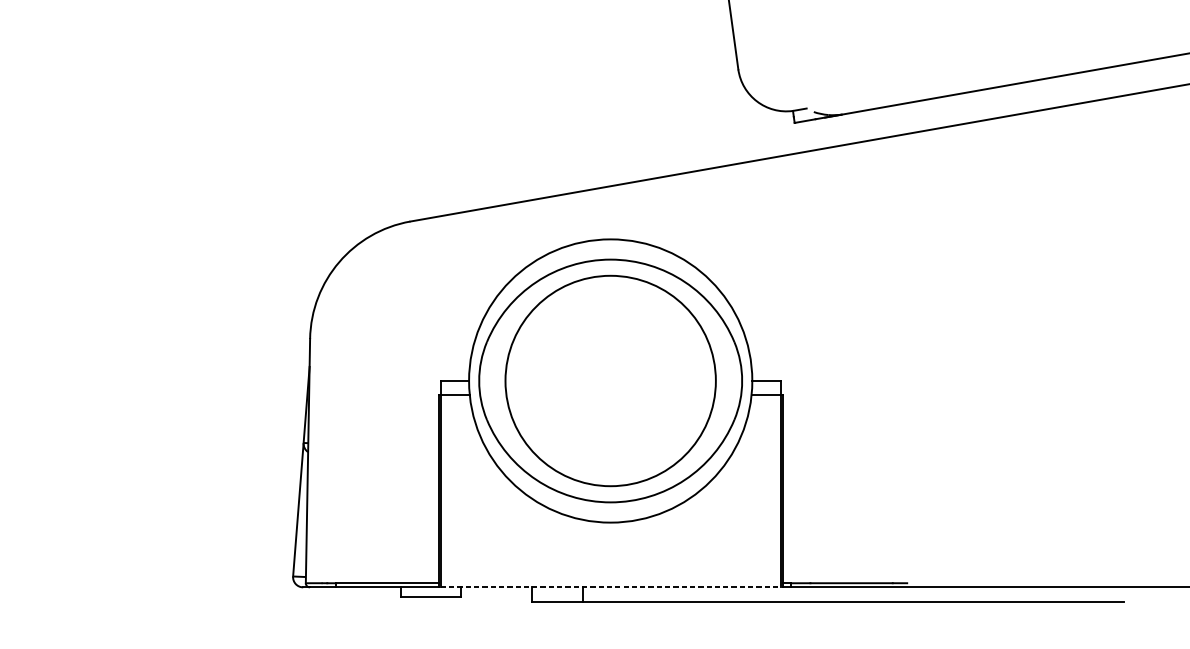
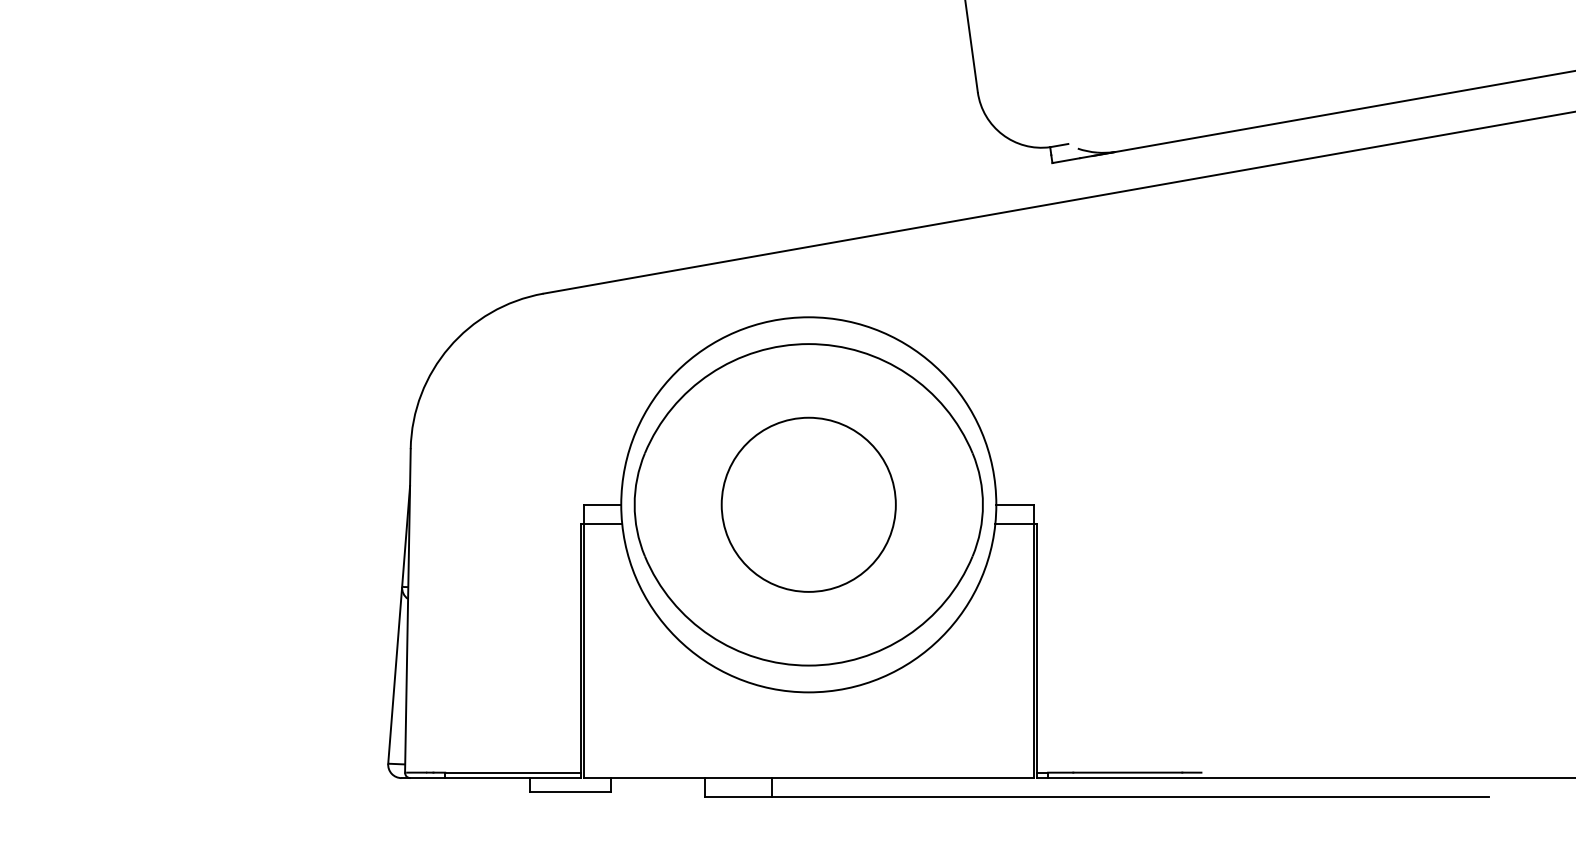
circle: (610, 380) -> (808, 504), size x0.62
line: (611, 587) -> (809, 778), dashed -> solid

